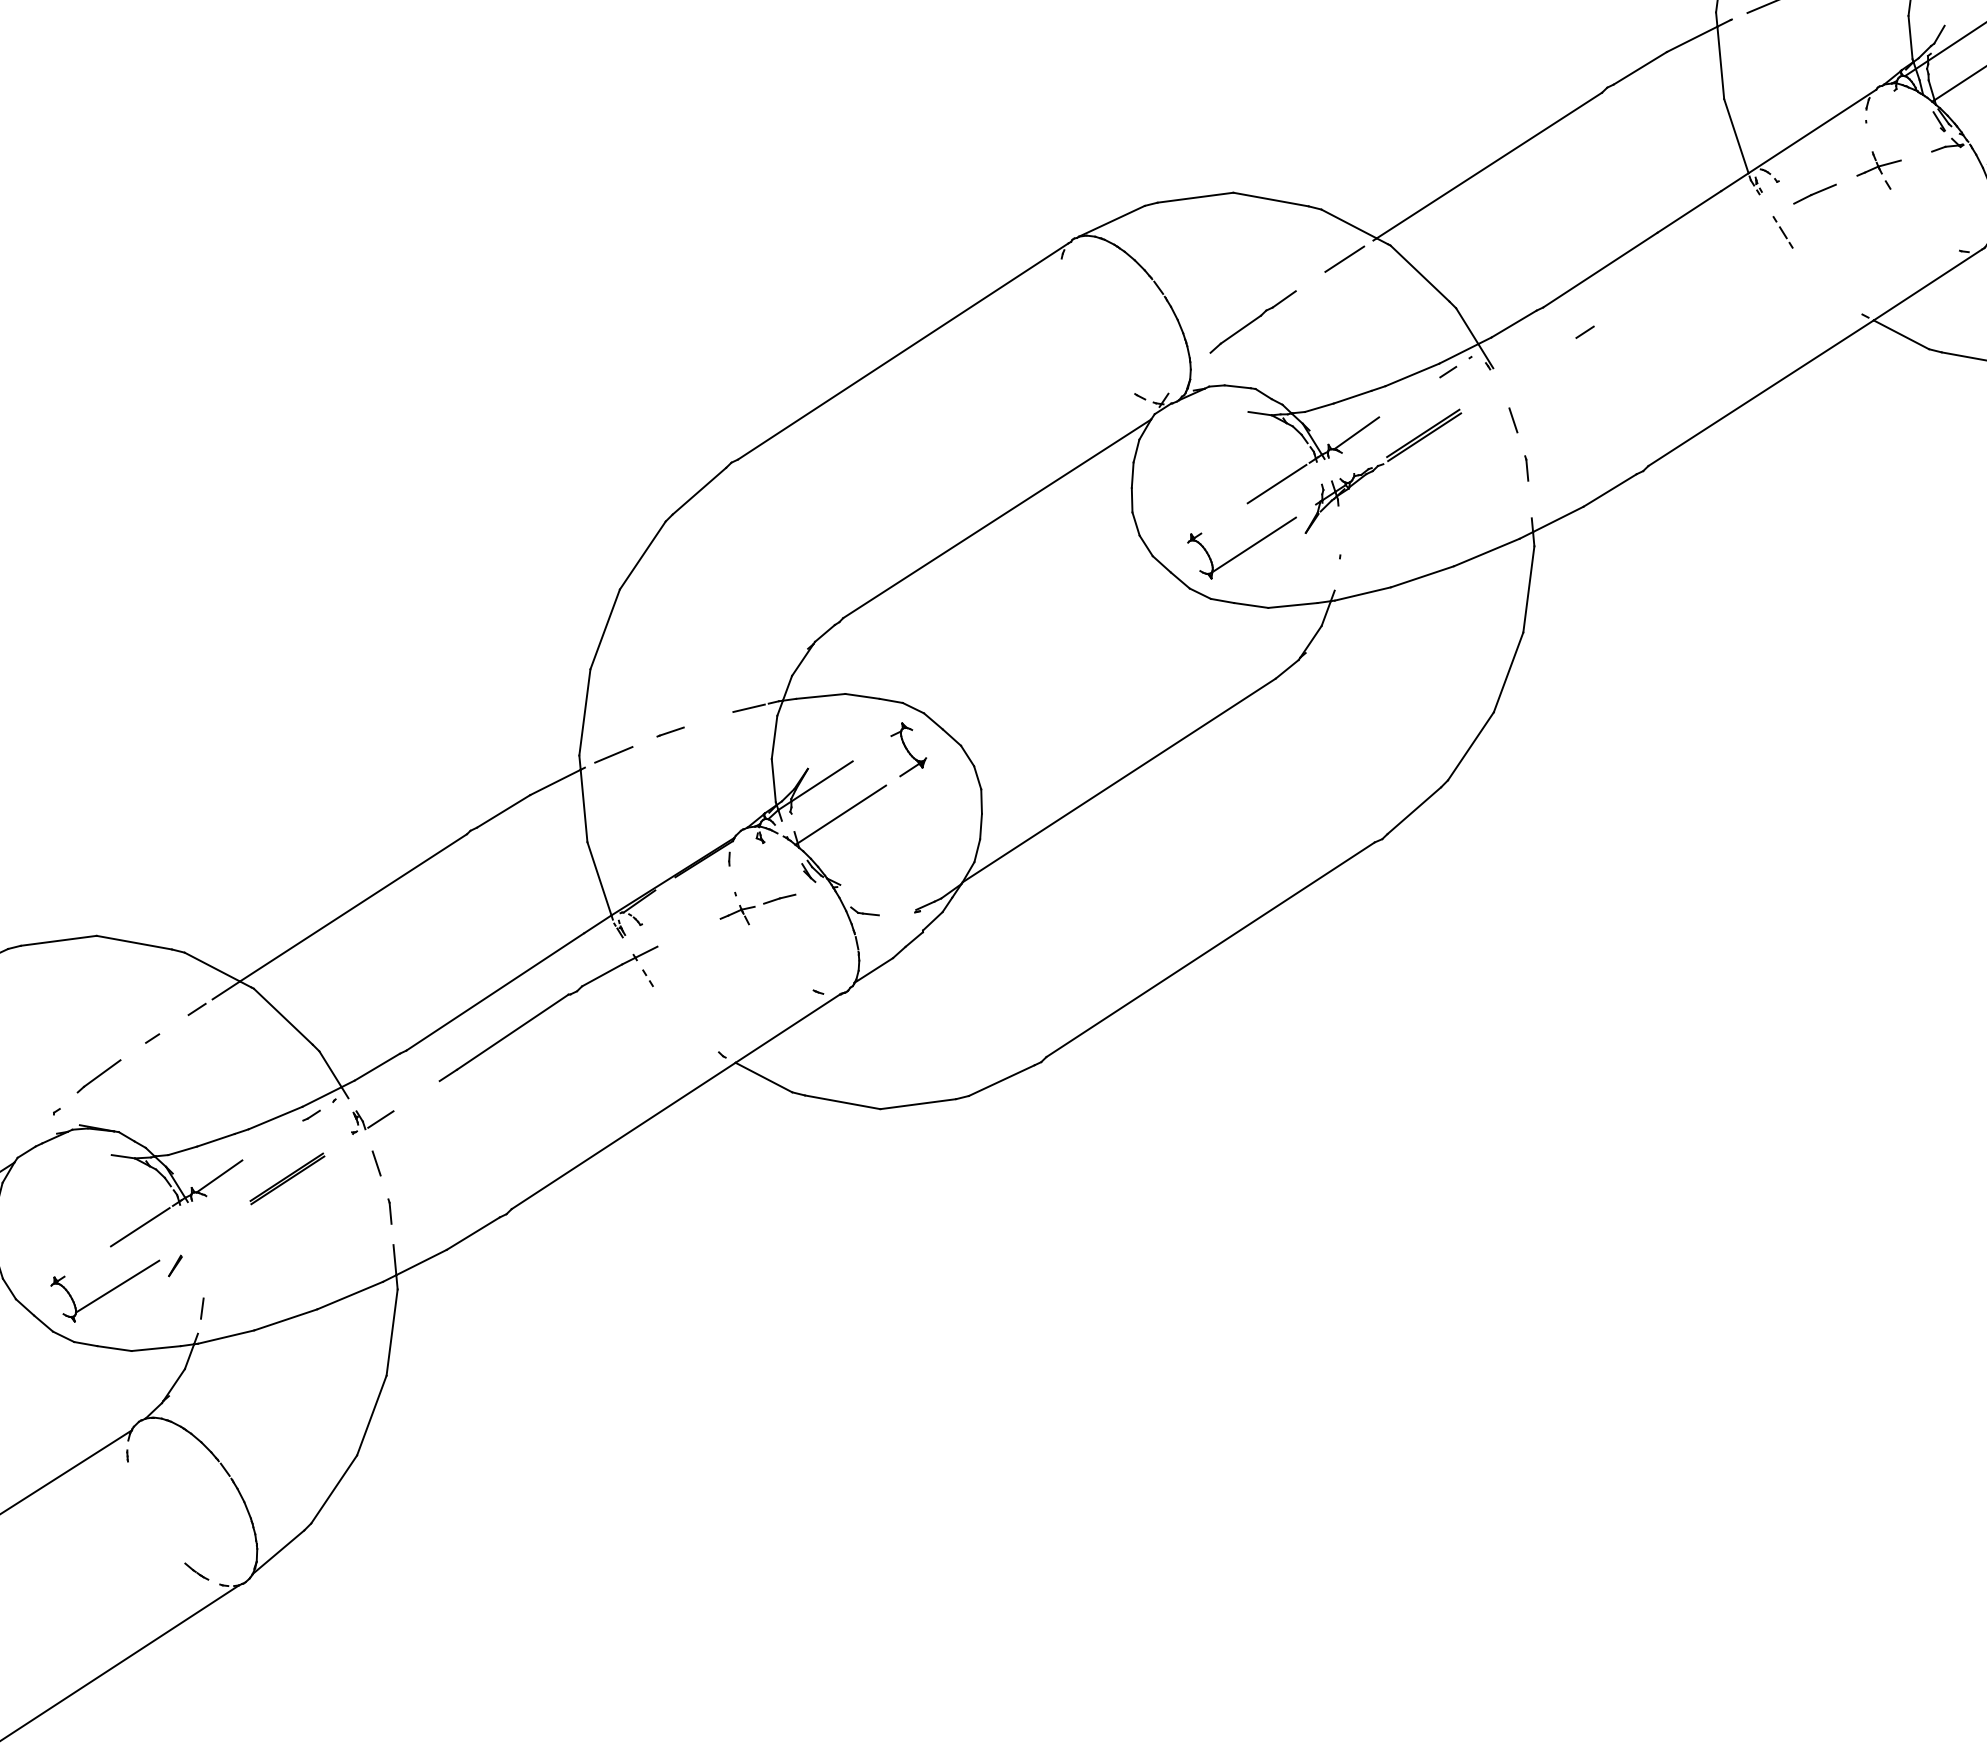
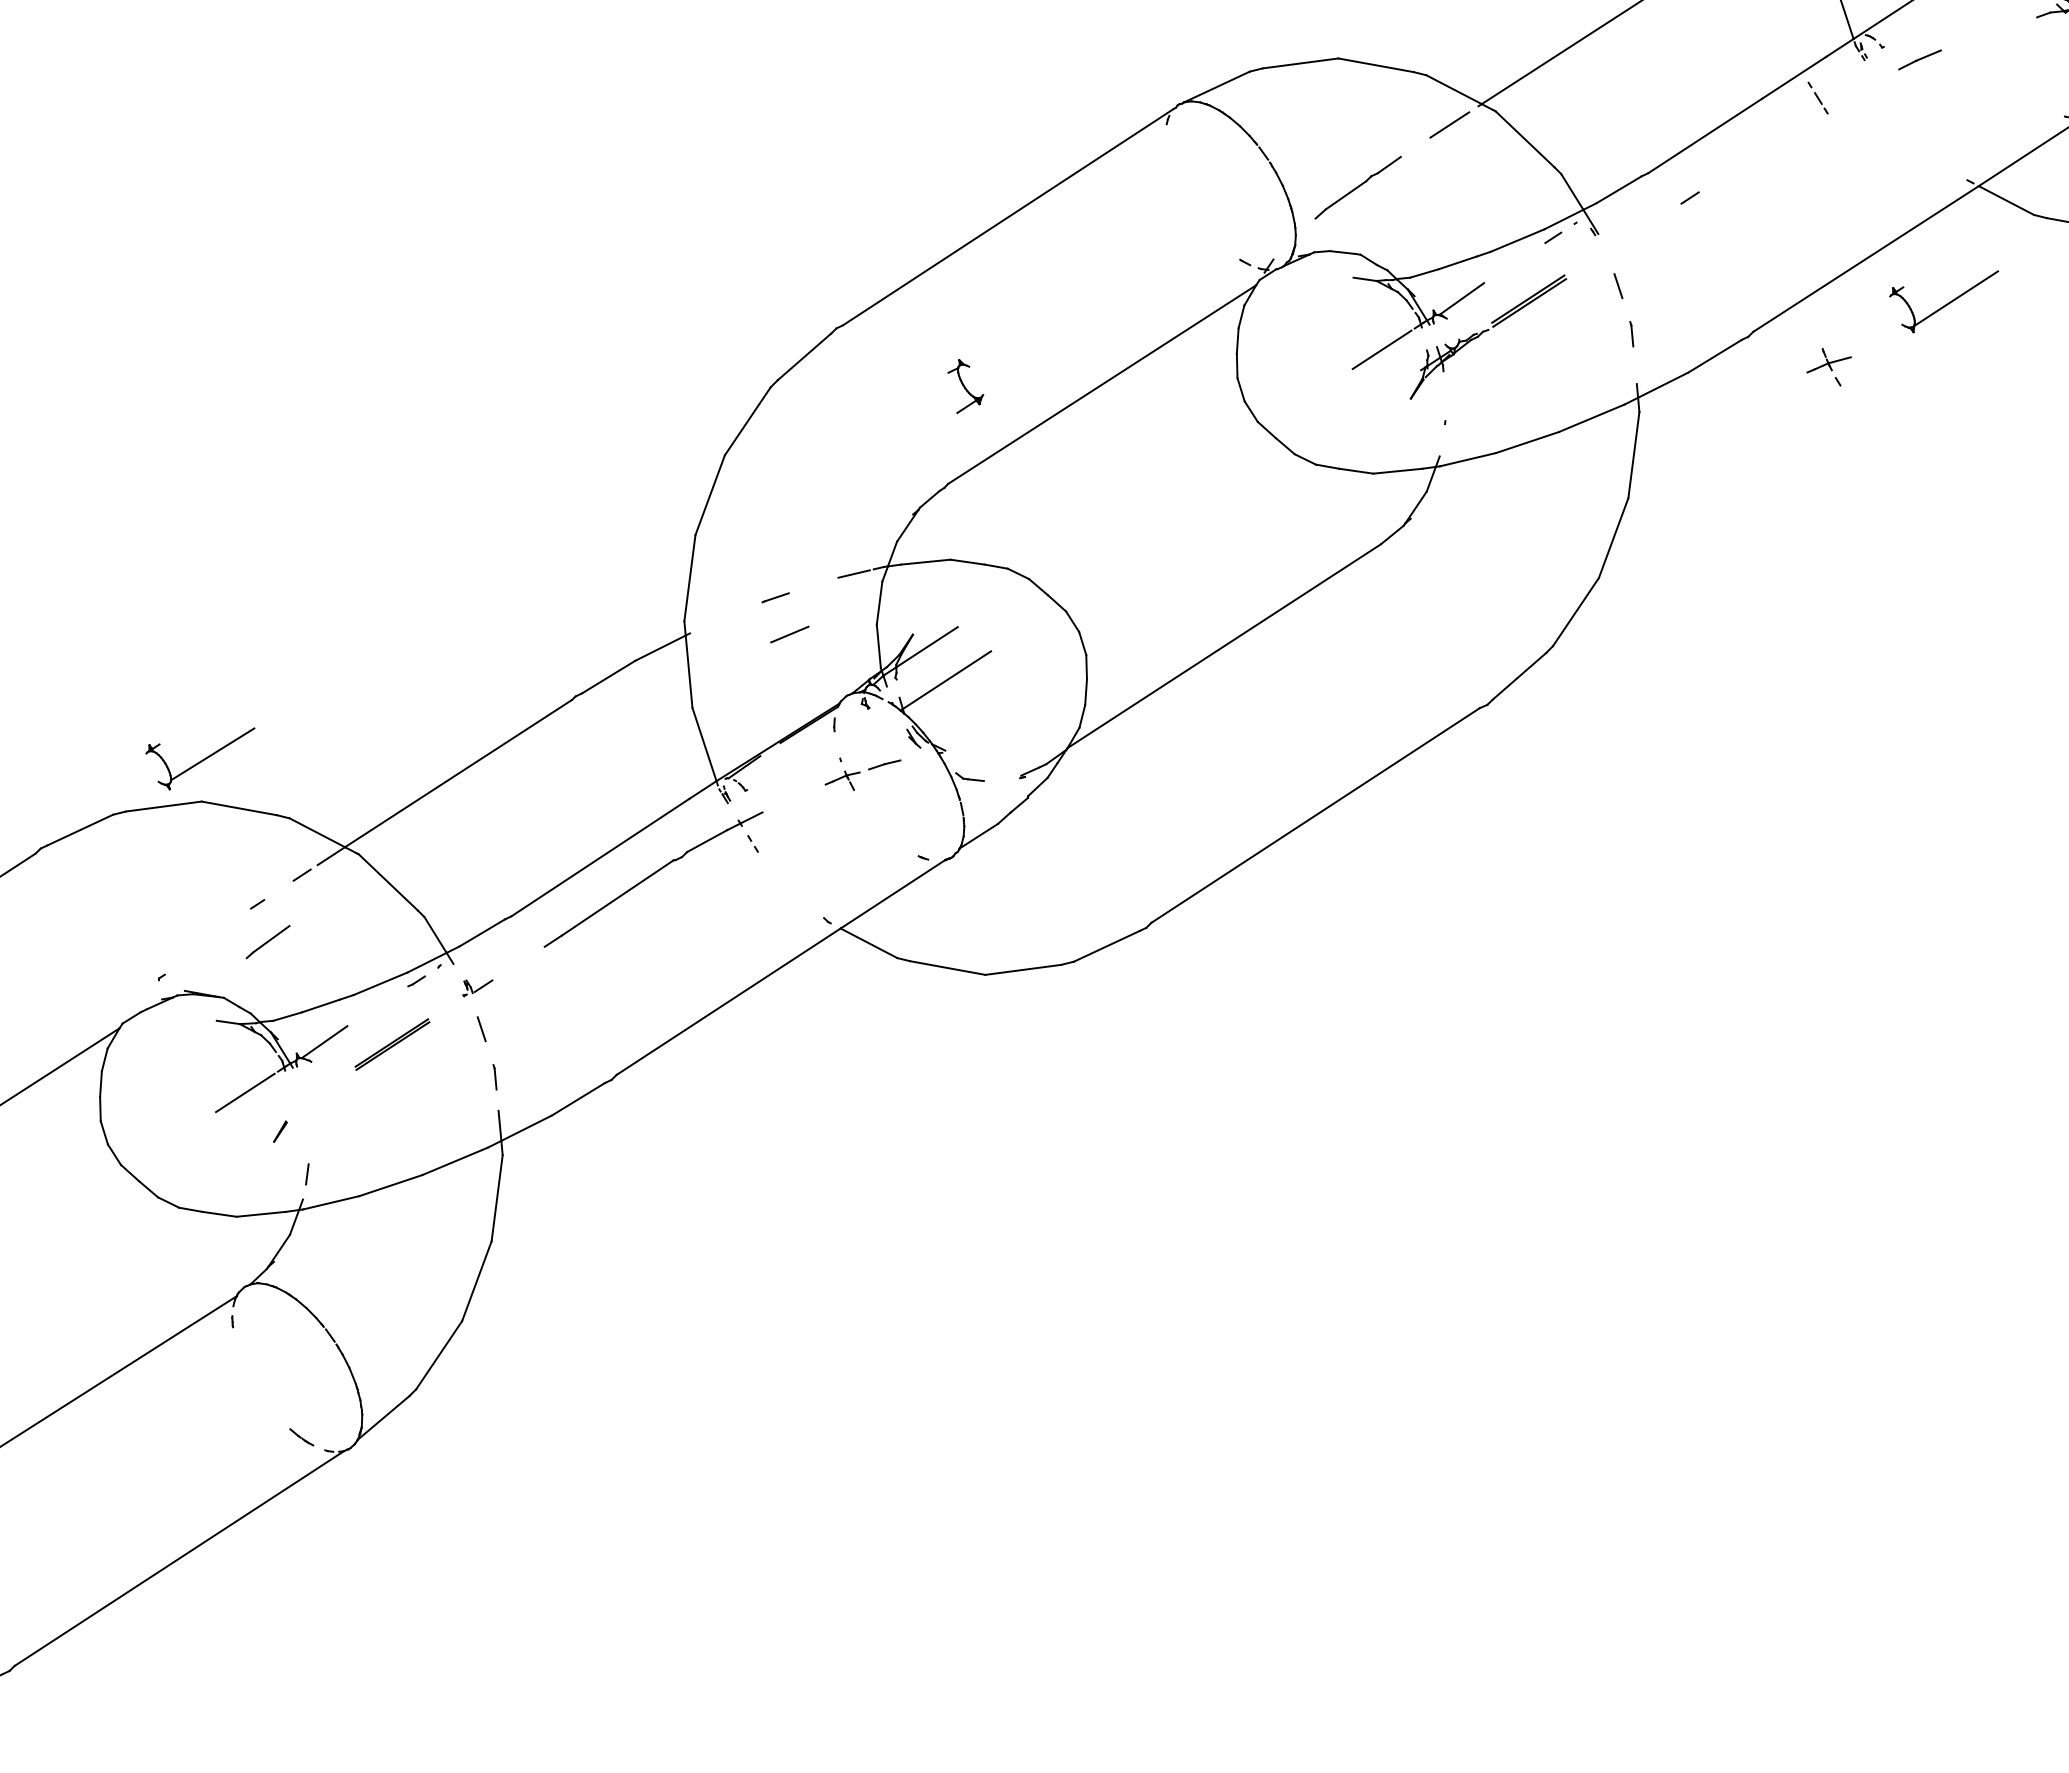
part: (1878, 170) -> (1828, 367), moved
part: (1782, 231) -> (1817, 97), moved
part: (1242, 547) -> (1944, 301), moved
part: (908, 749) -> (965, 386), moved
line: (613, 754) -> (789, 634), moved
line: (98, 1076) -> (267, 942), moved
part: (372, 1122) -> (477, 988), size x0.7
part: (105, 1290) -> (200, 758), moved

